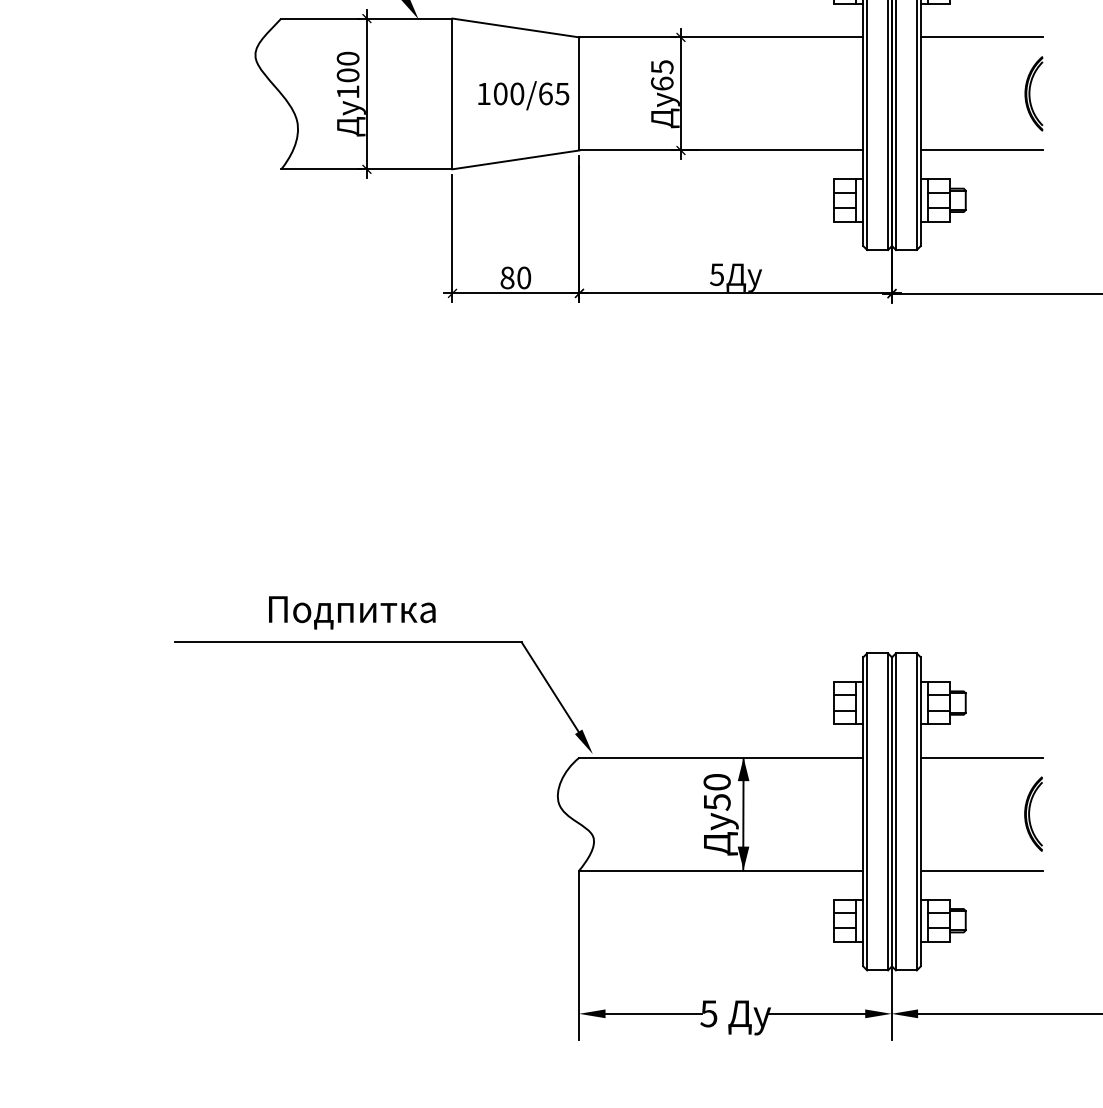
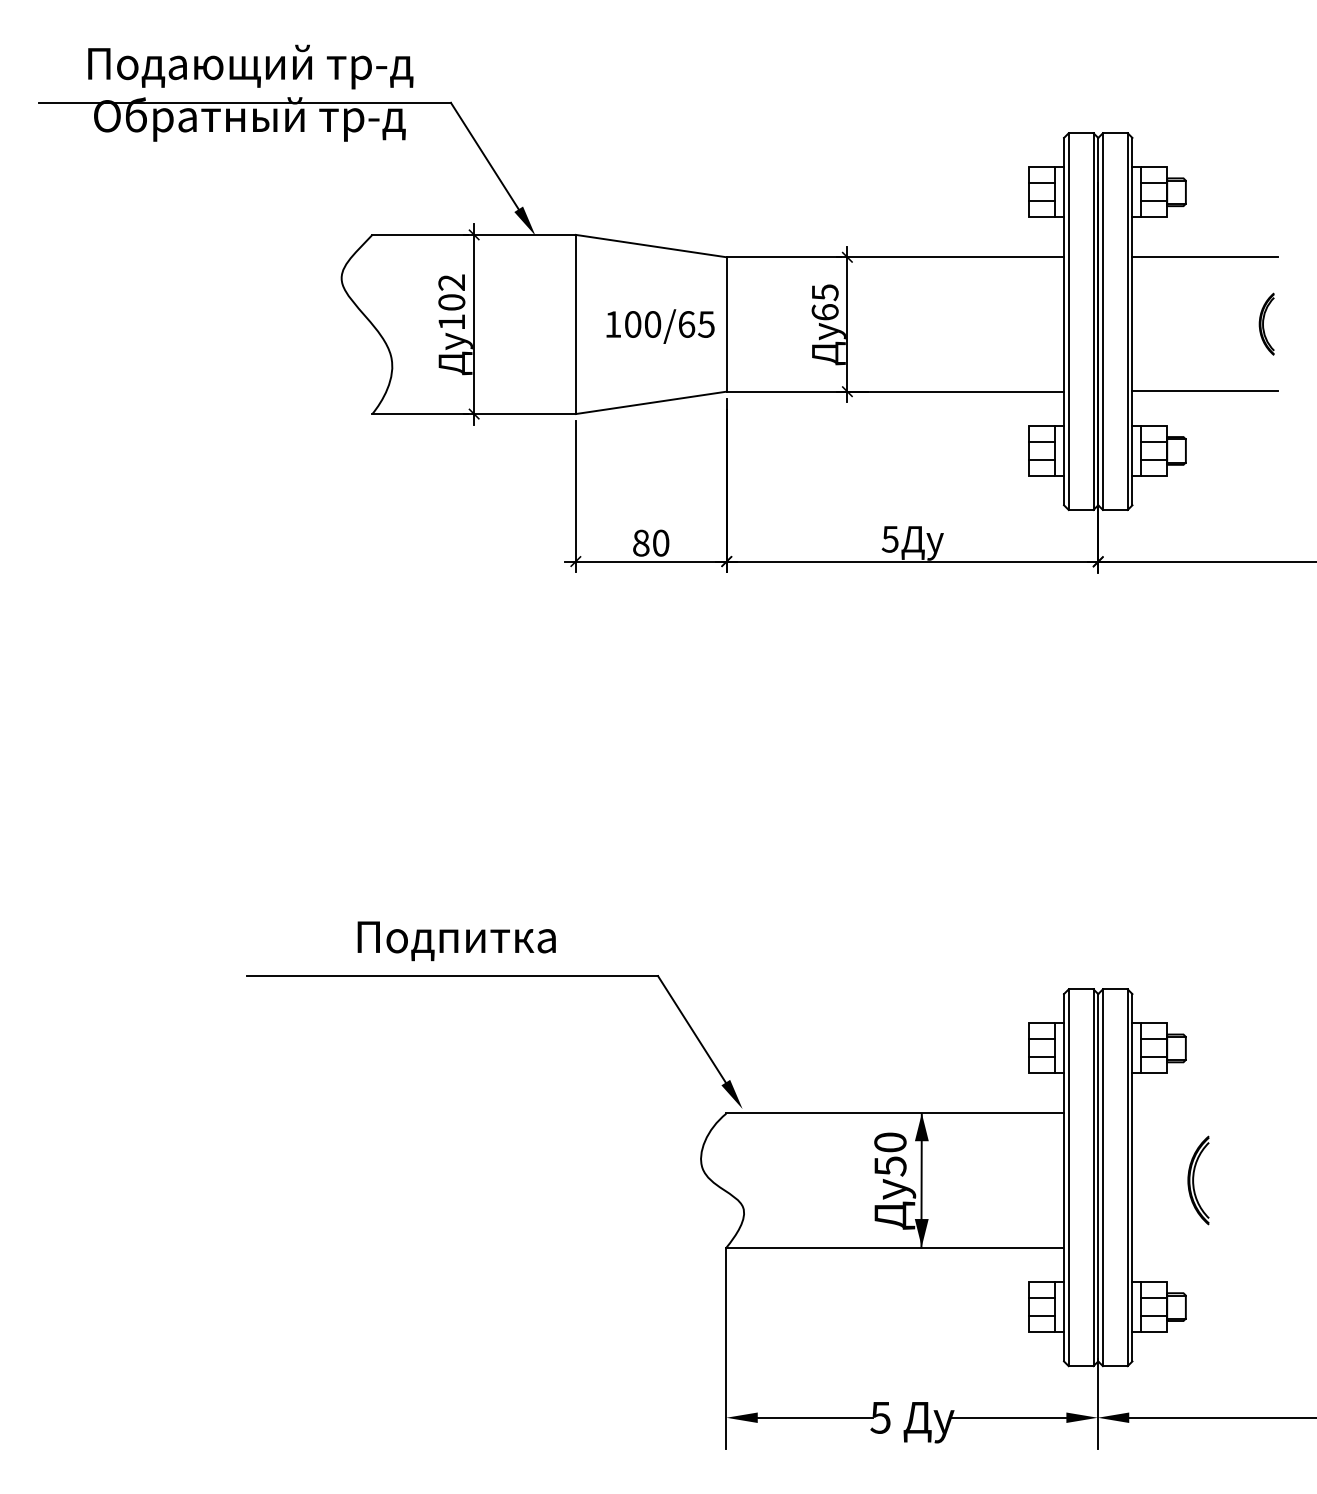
text: (347, 58) -> (451, 282), 100 -> 102
part: (1033, 93) -> (1266, 323), size x0.7
line: (982, 757) -> (1205, 1113), removed
part: (1033, 814) -> (1198, 1180), moved
line: (982, 870) -> (1205, 1247), removed

